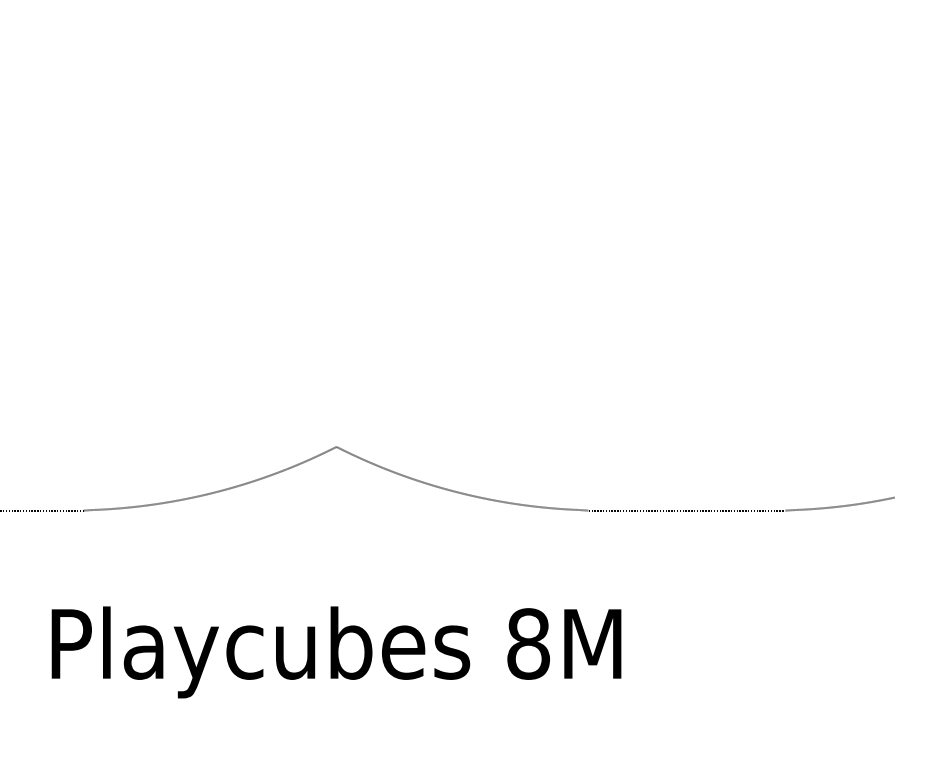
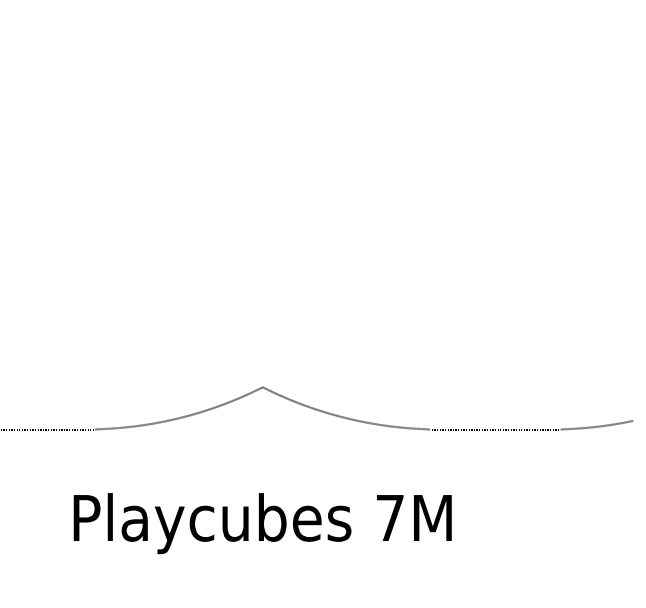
text: (528, 643) -> (390, 517), 8M -> 7M

